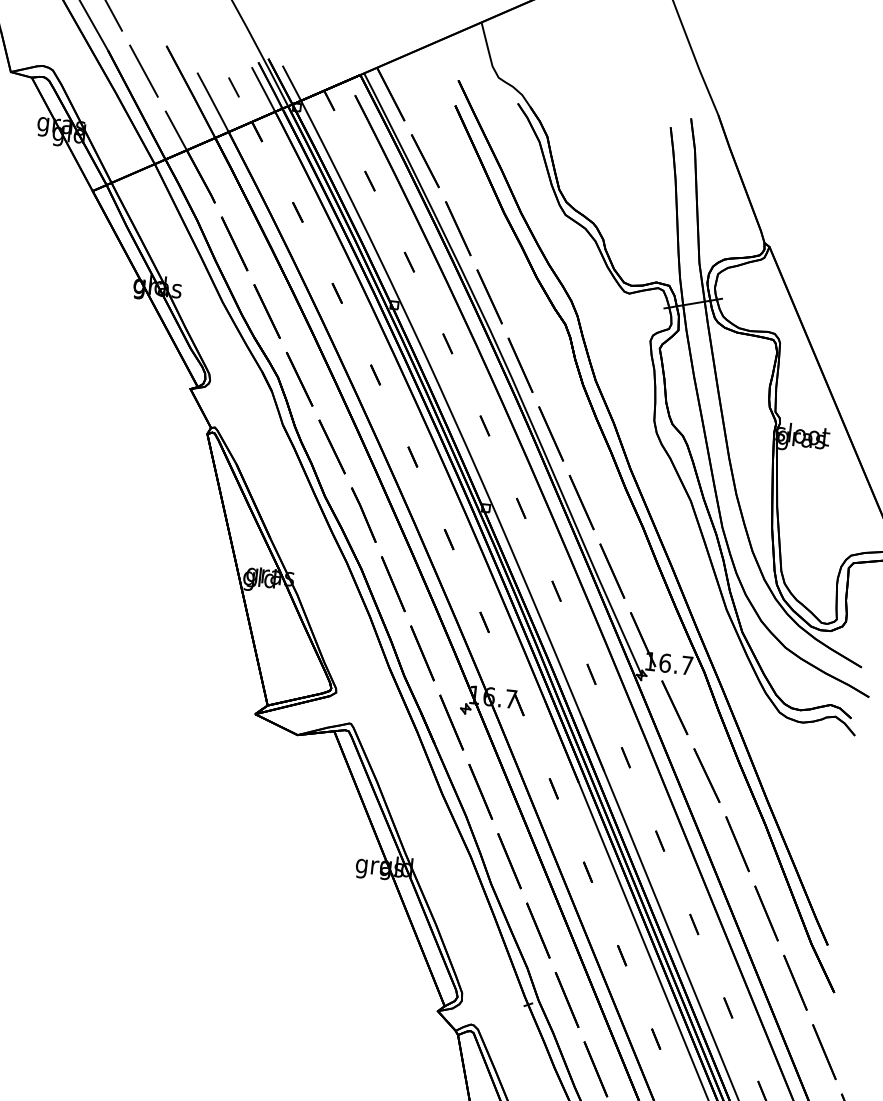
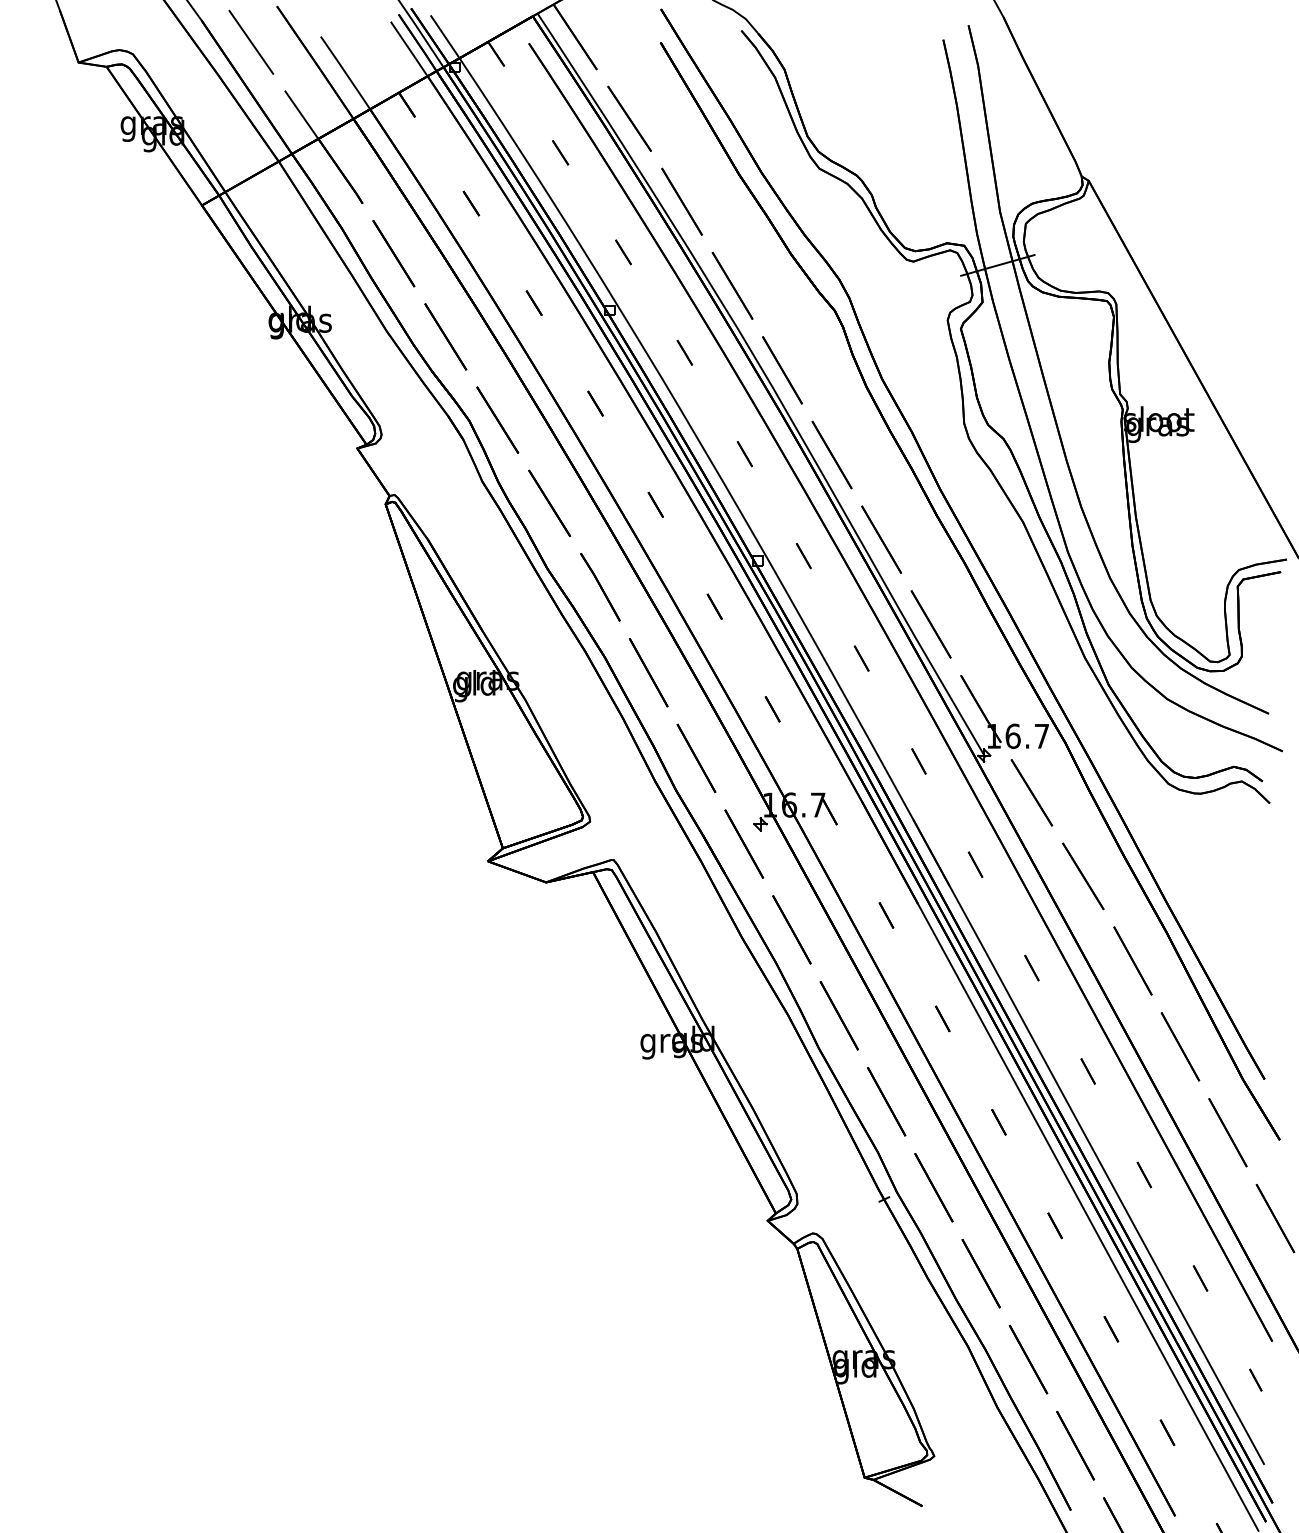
line: (233, 87) -> (370, 50), removed

